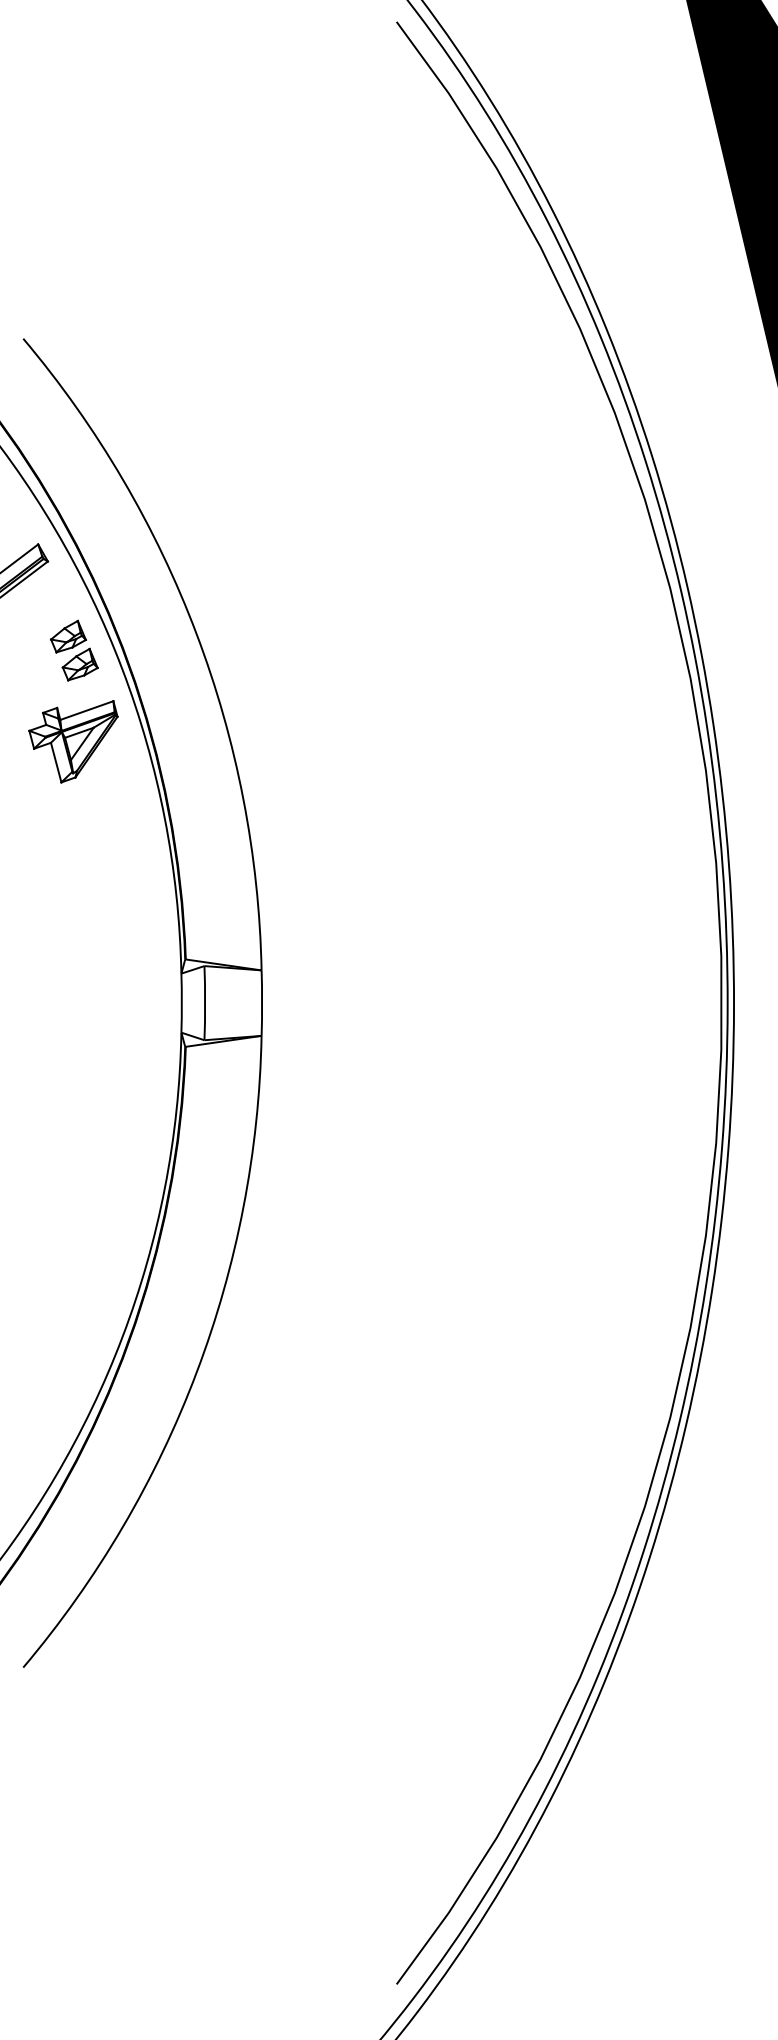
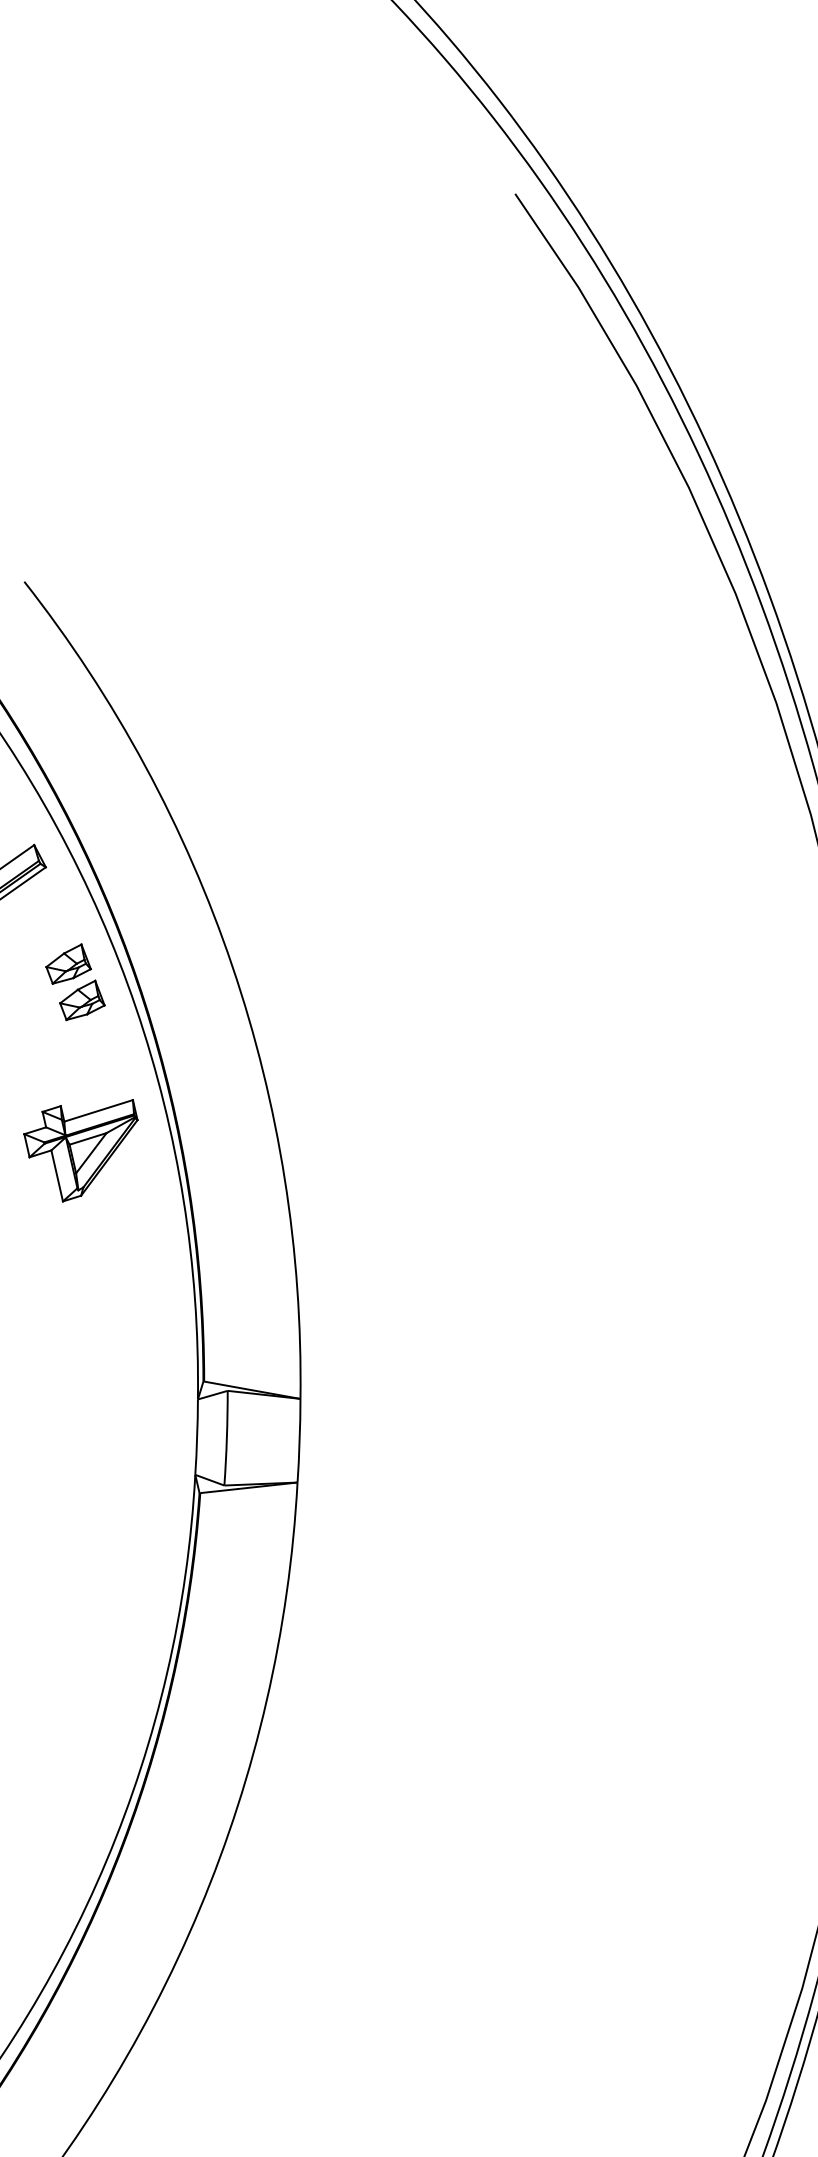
part: (73, 741) -> (80, 1149), moved

